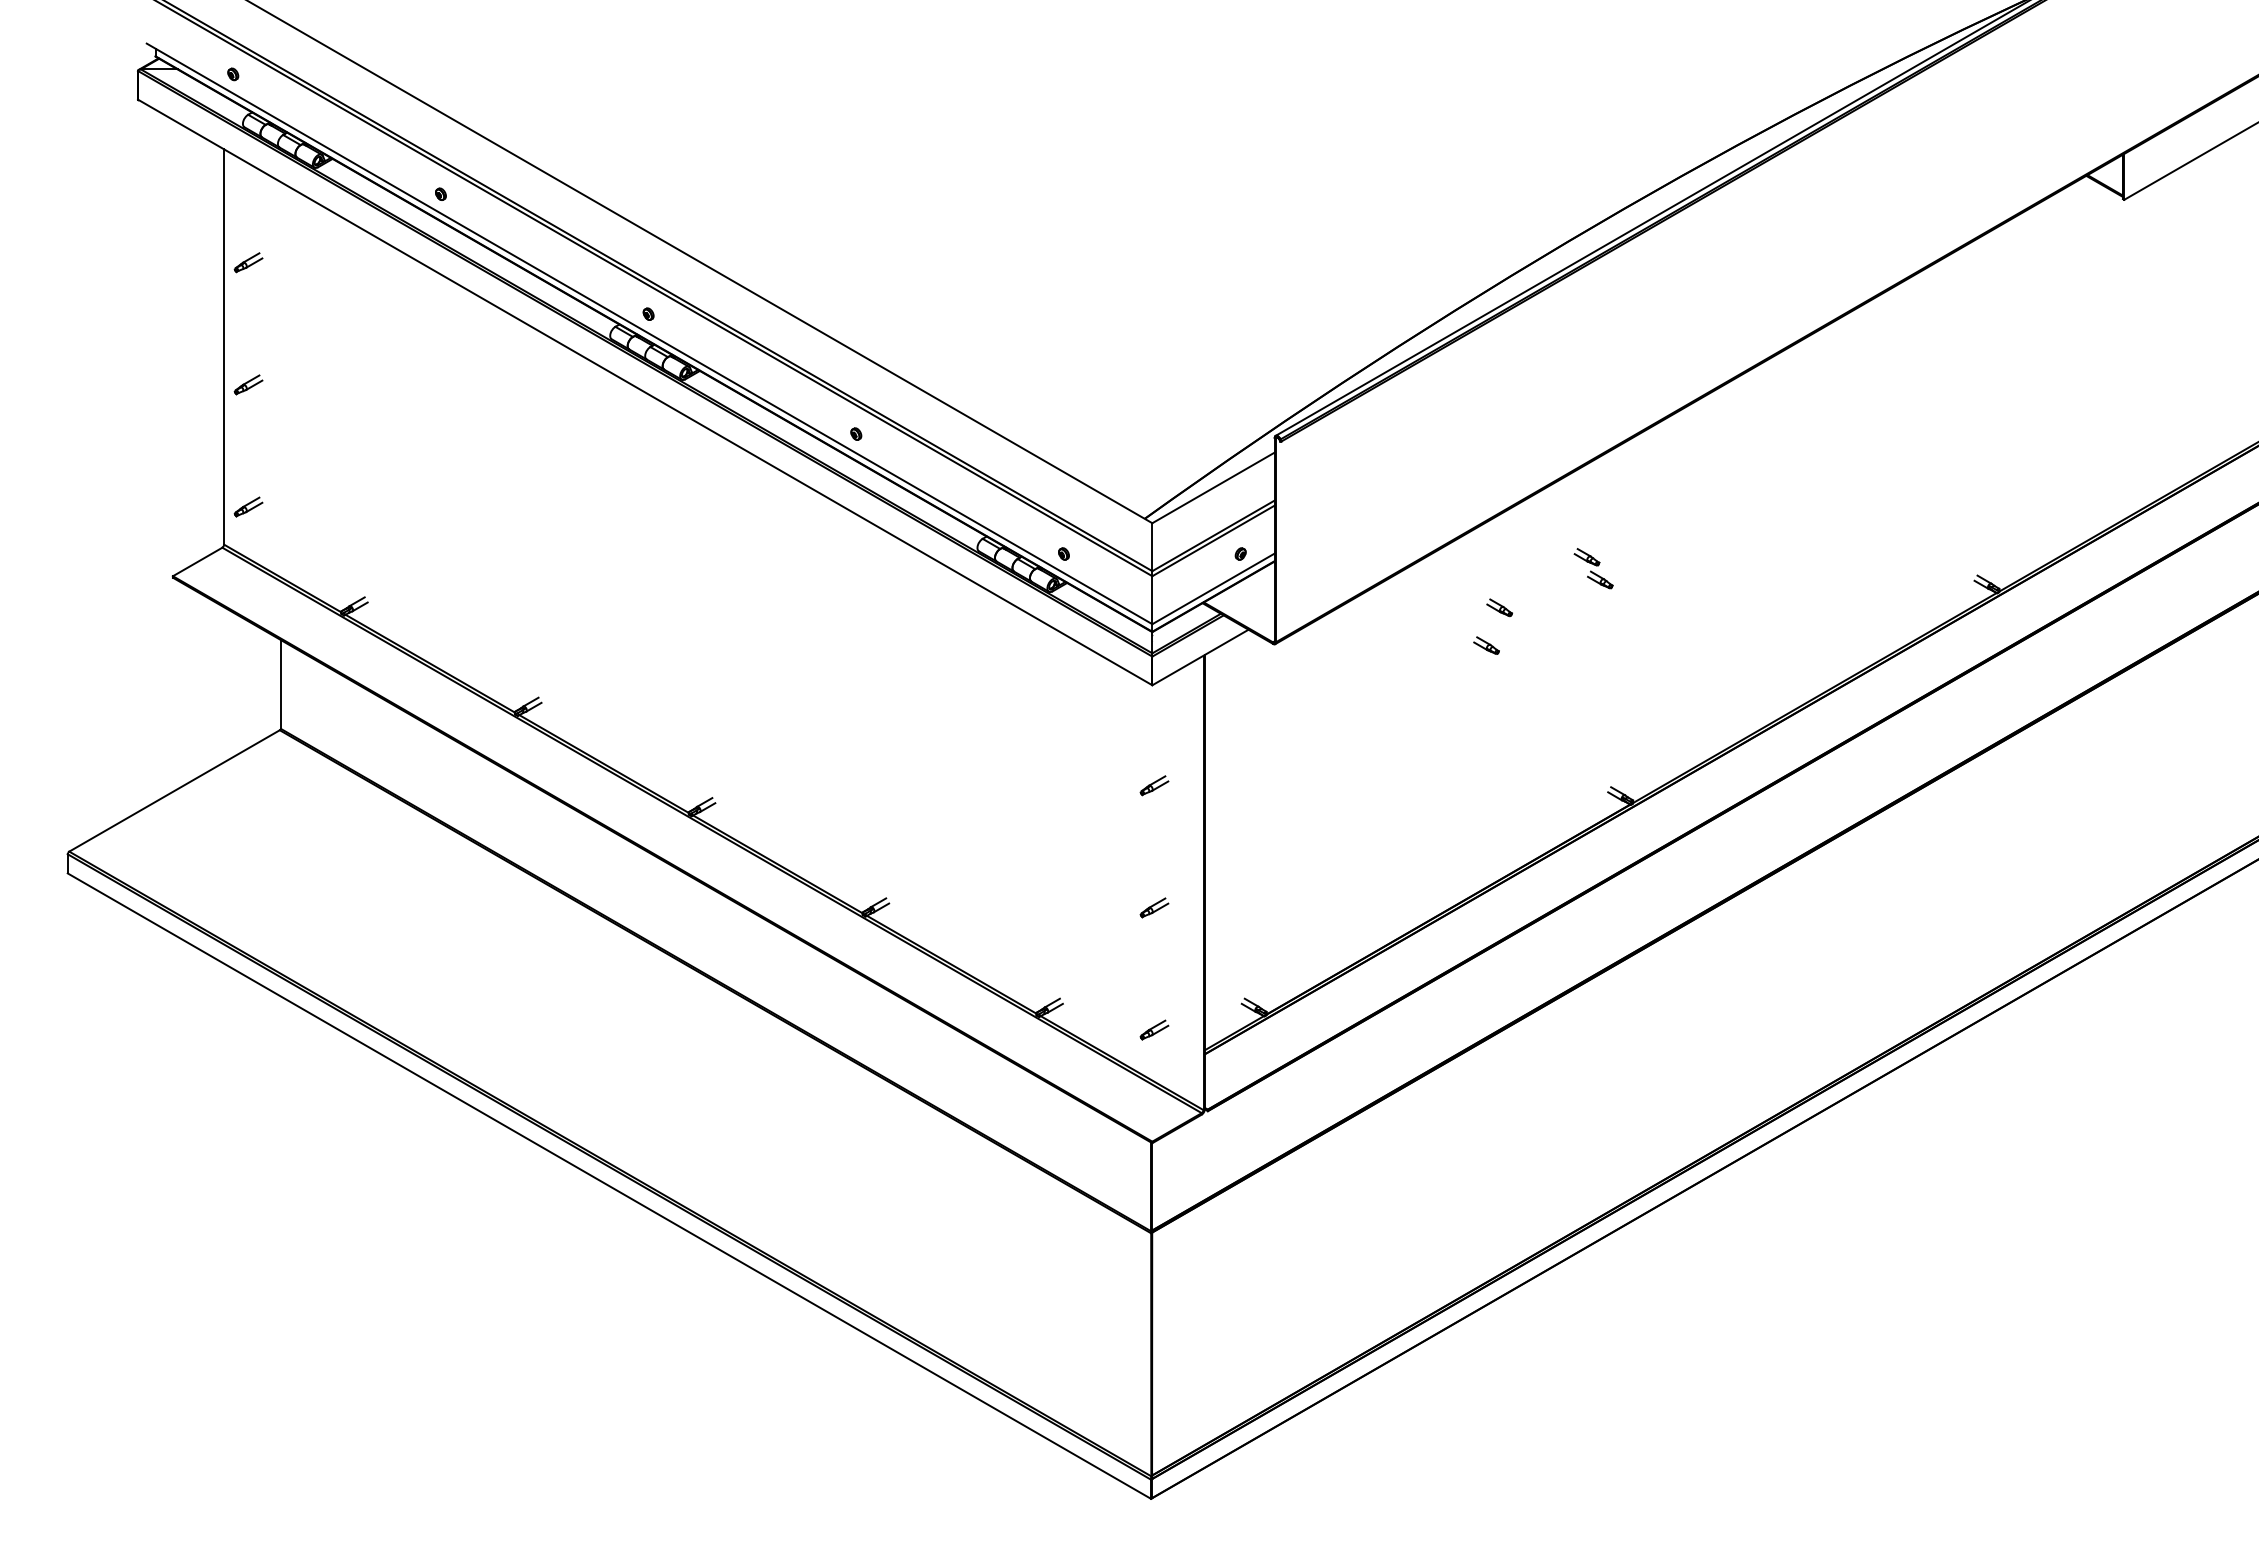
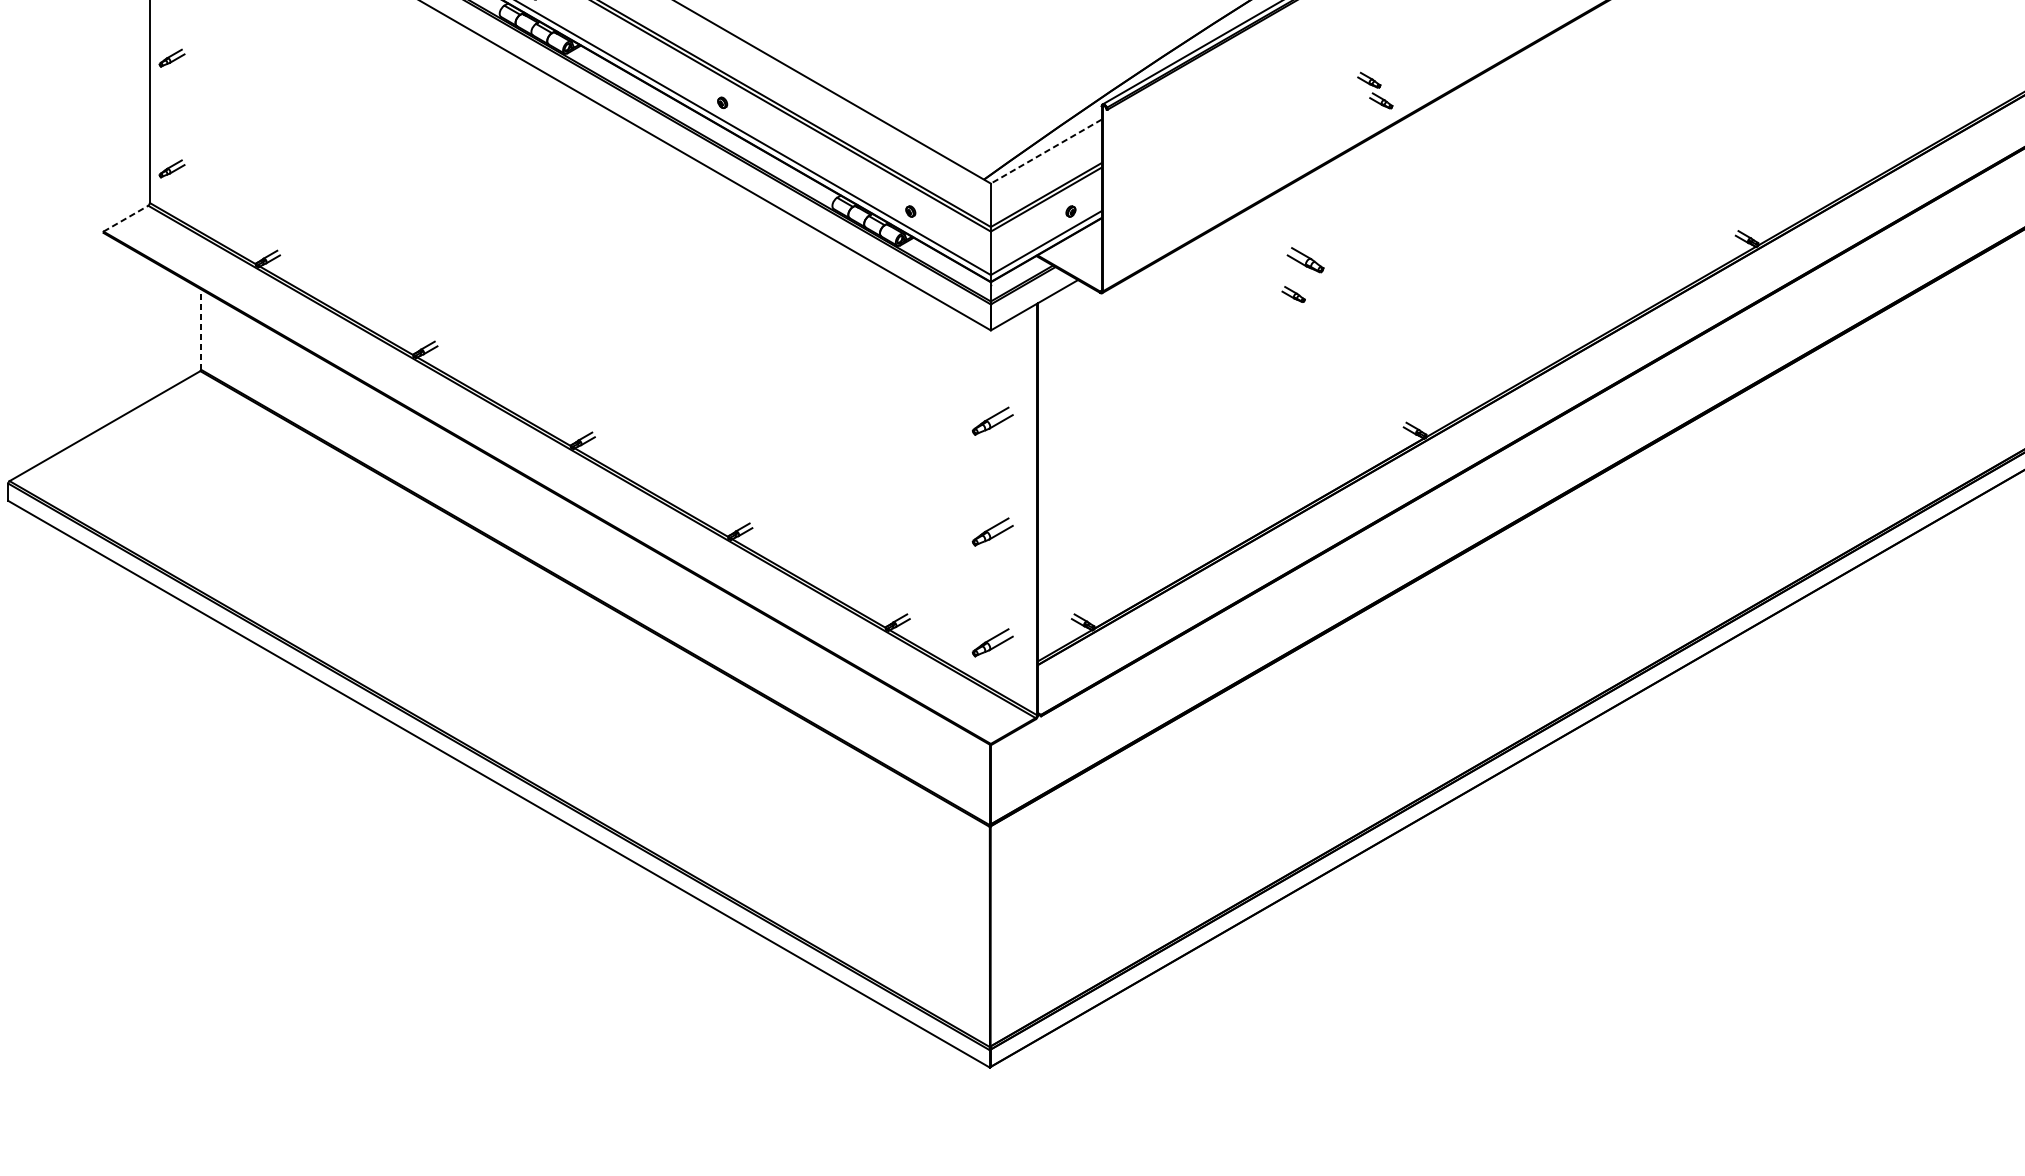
line: (1213, 487) -> (1046, 151), solid -> dashed
line: (197, 561) -> (125, 218), solid -> dashed
part: (1593, 568) -> (1375, 90), moved
part: (1499, 607) -> (1305, 259), size x1.6
line: (280, 684) -> (200, 329), solid -> dashed
part: (1154, 785) -> (992, 421), size x1.6
part: (1154, 907) -> (992, 531), size x1.6
part: (1154, 1029) -> (992, 642), size x1.6

